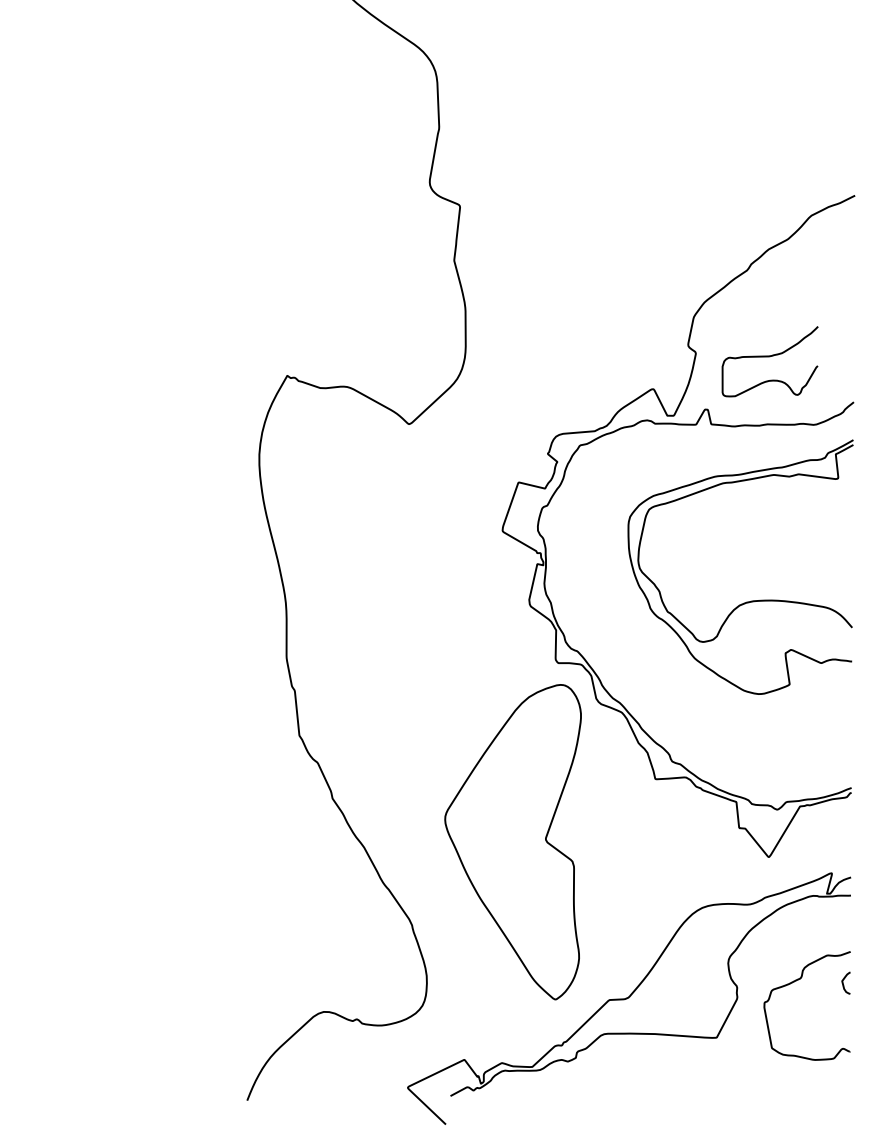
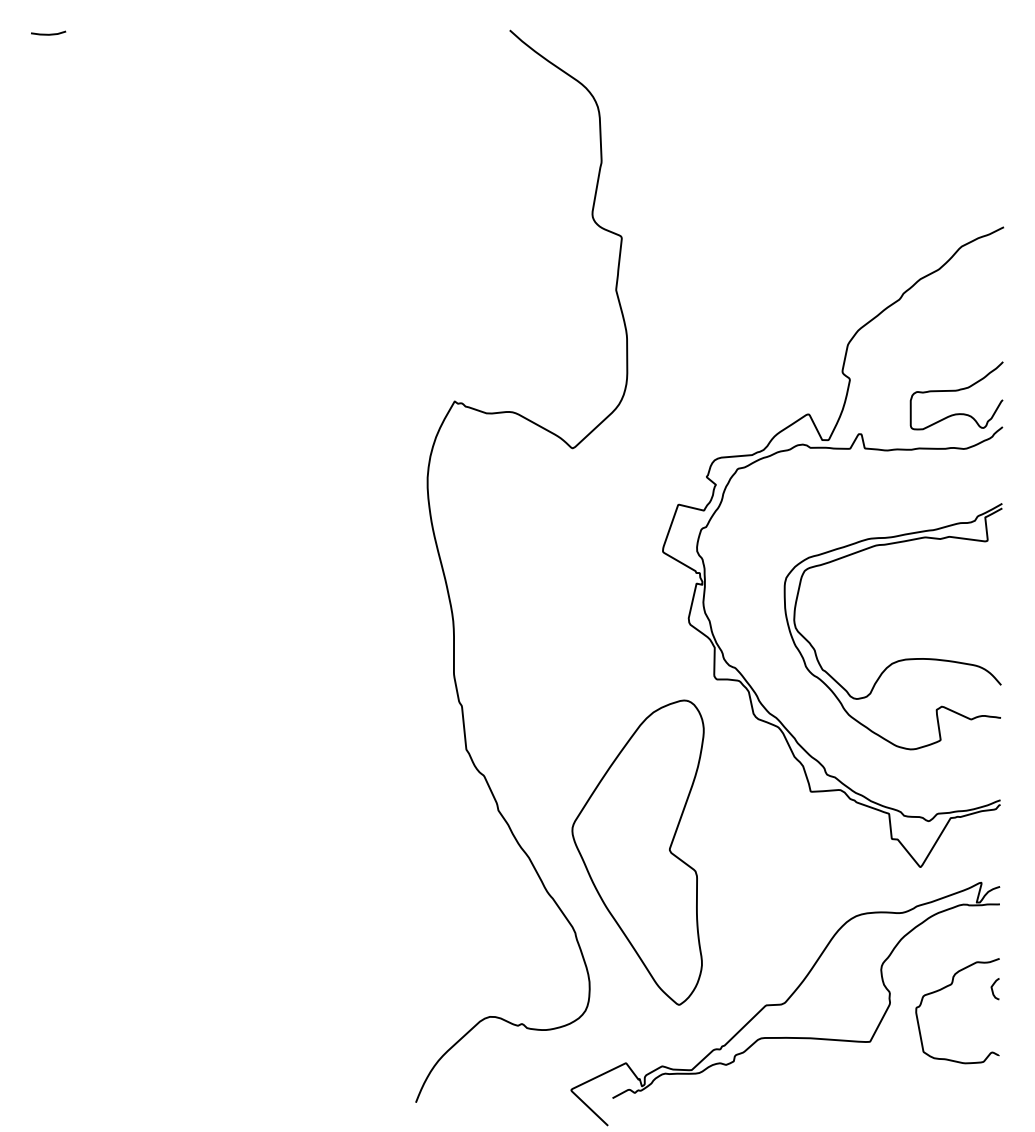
curve: (769, 357) -> (956, 391), moved
part: (748, 601) -> (900, 659), moved
part: (512, 842) -> (637, 852), moved

